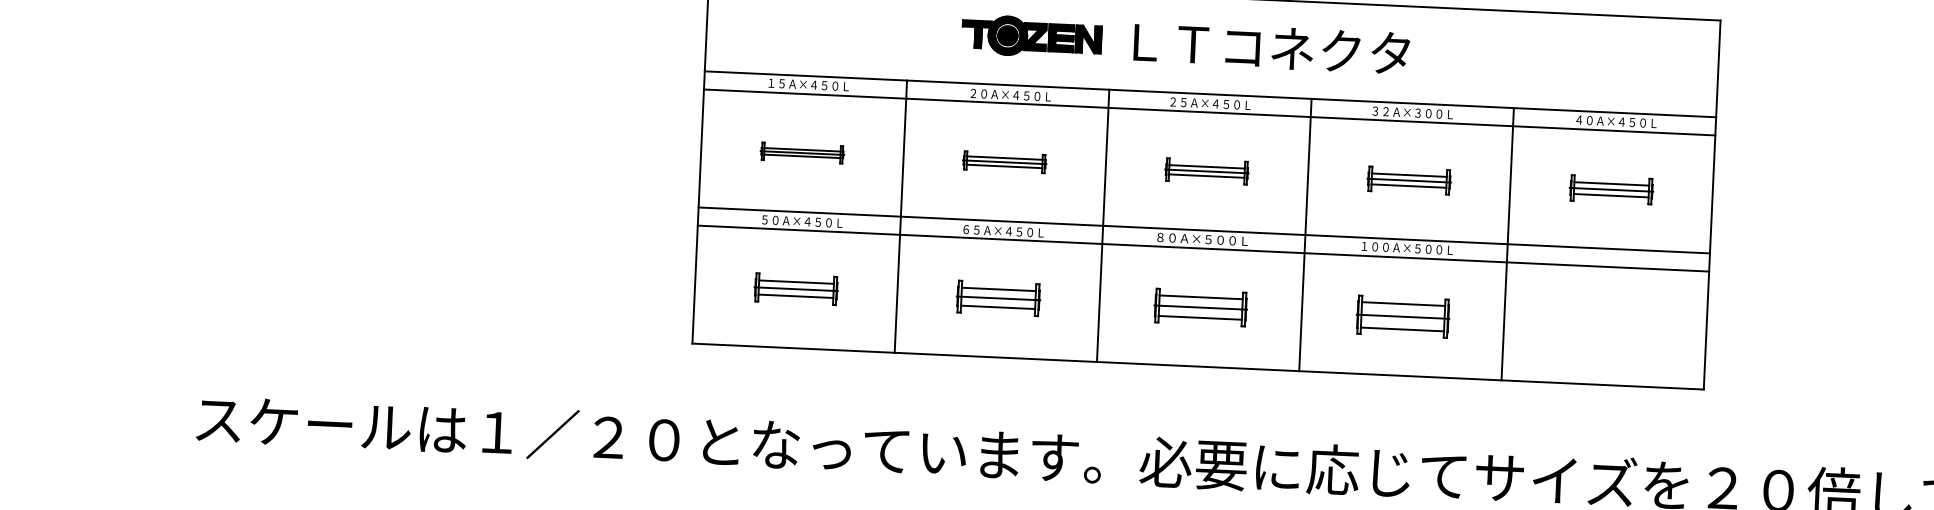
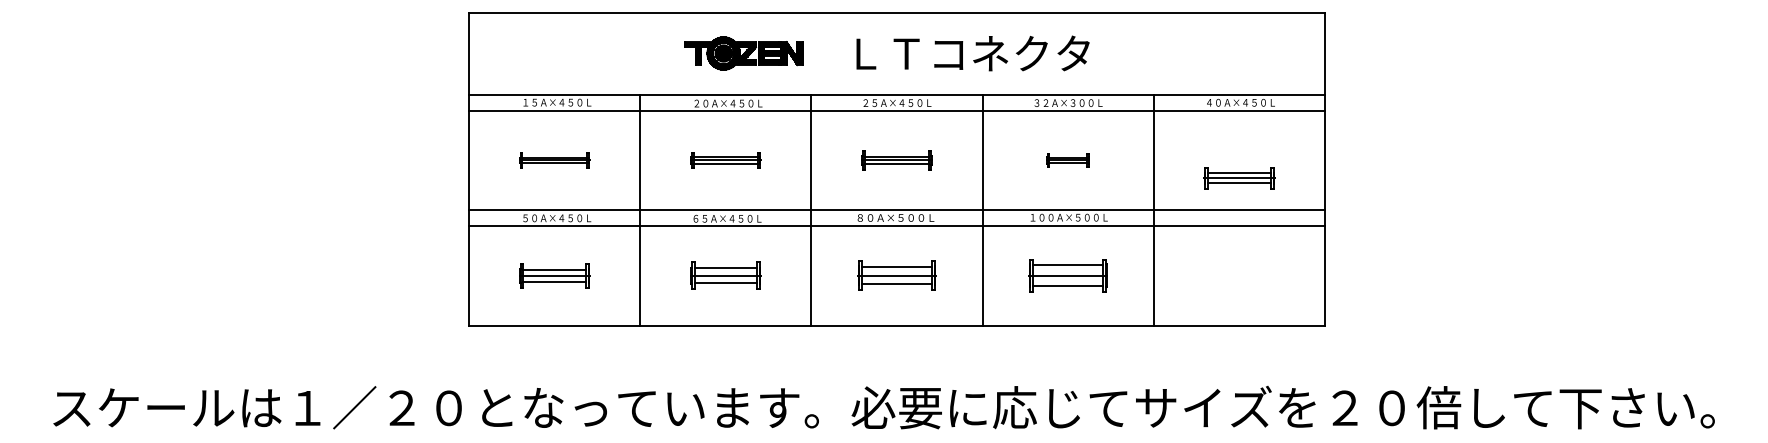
text: (1271, 47) -> (972, 53), moved
part: (1408, 180) -> (1067, 160), size x0.6
part: (1611, 189) -> (1239, 178), moved

